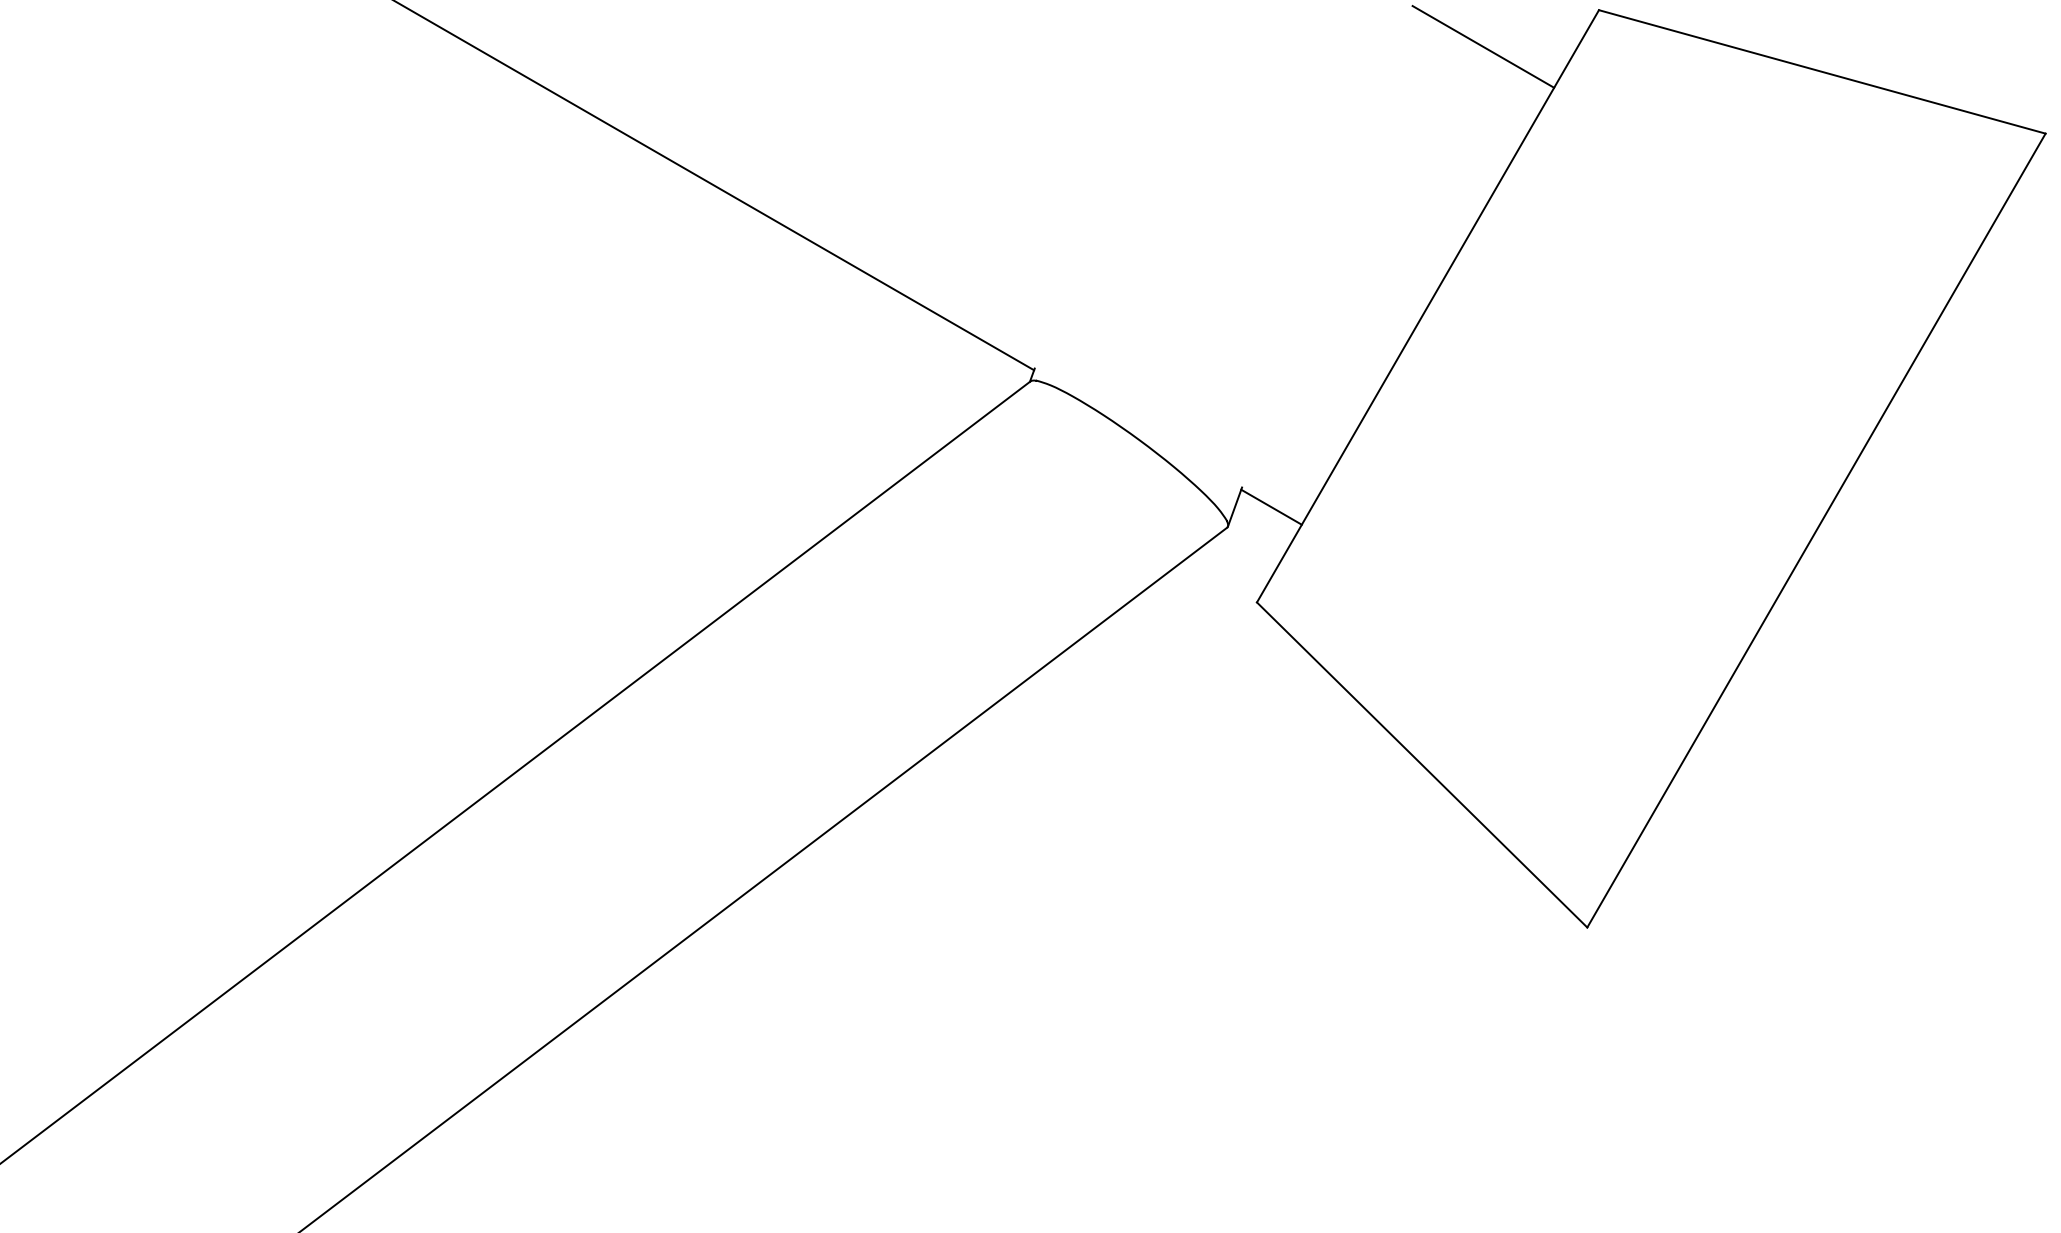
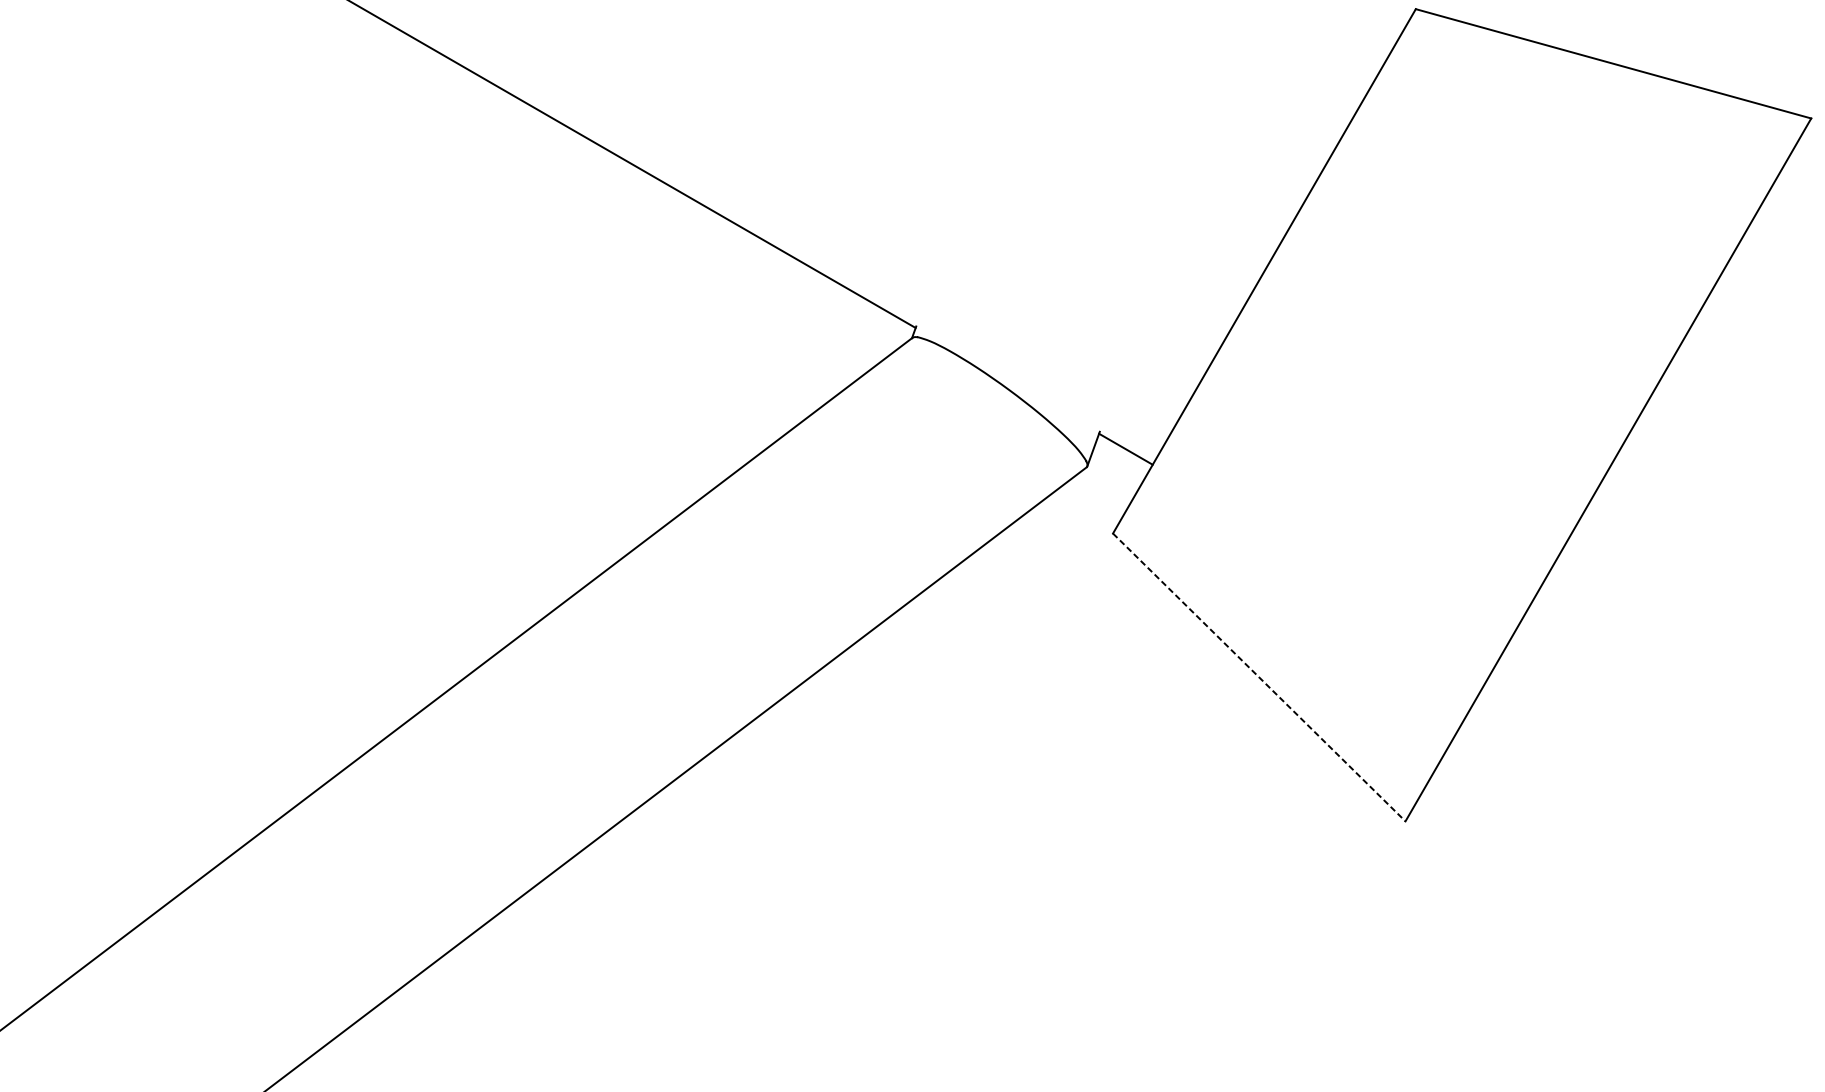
line: (1483, 46) -> (1313, 41), removed
line: (1422, 764) -> (1259, 677), solid -> dashed

